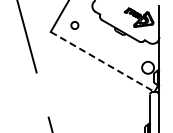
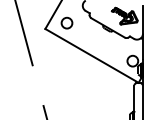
circle: (74, 25) -> (66, 23), size x1.67
line: (102, 61) -> (91, 55), dashed -> solid

